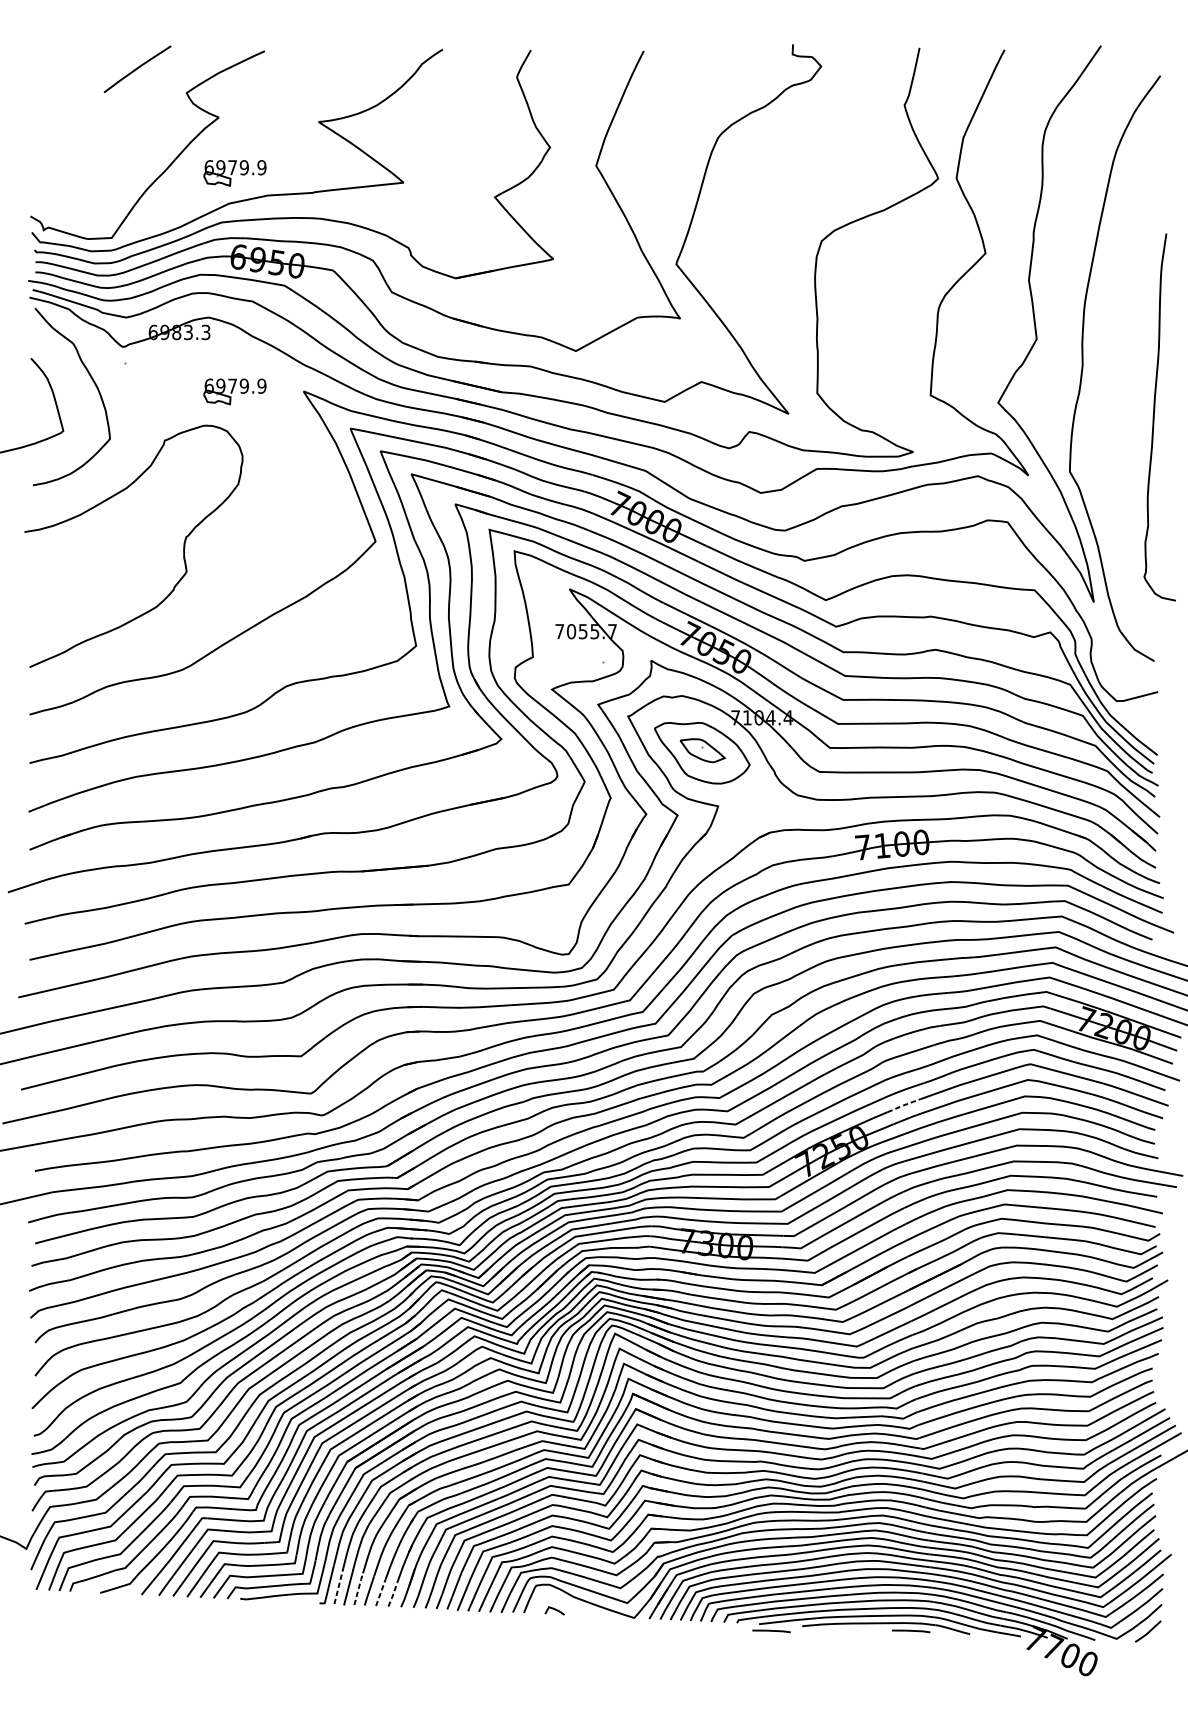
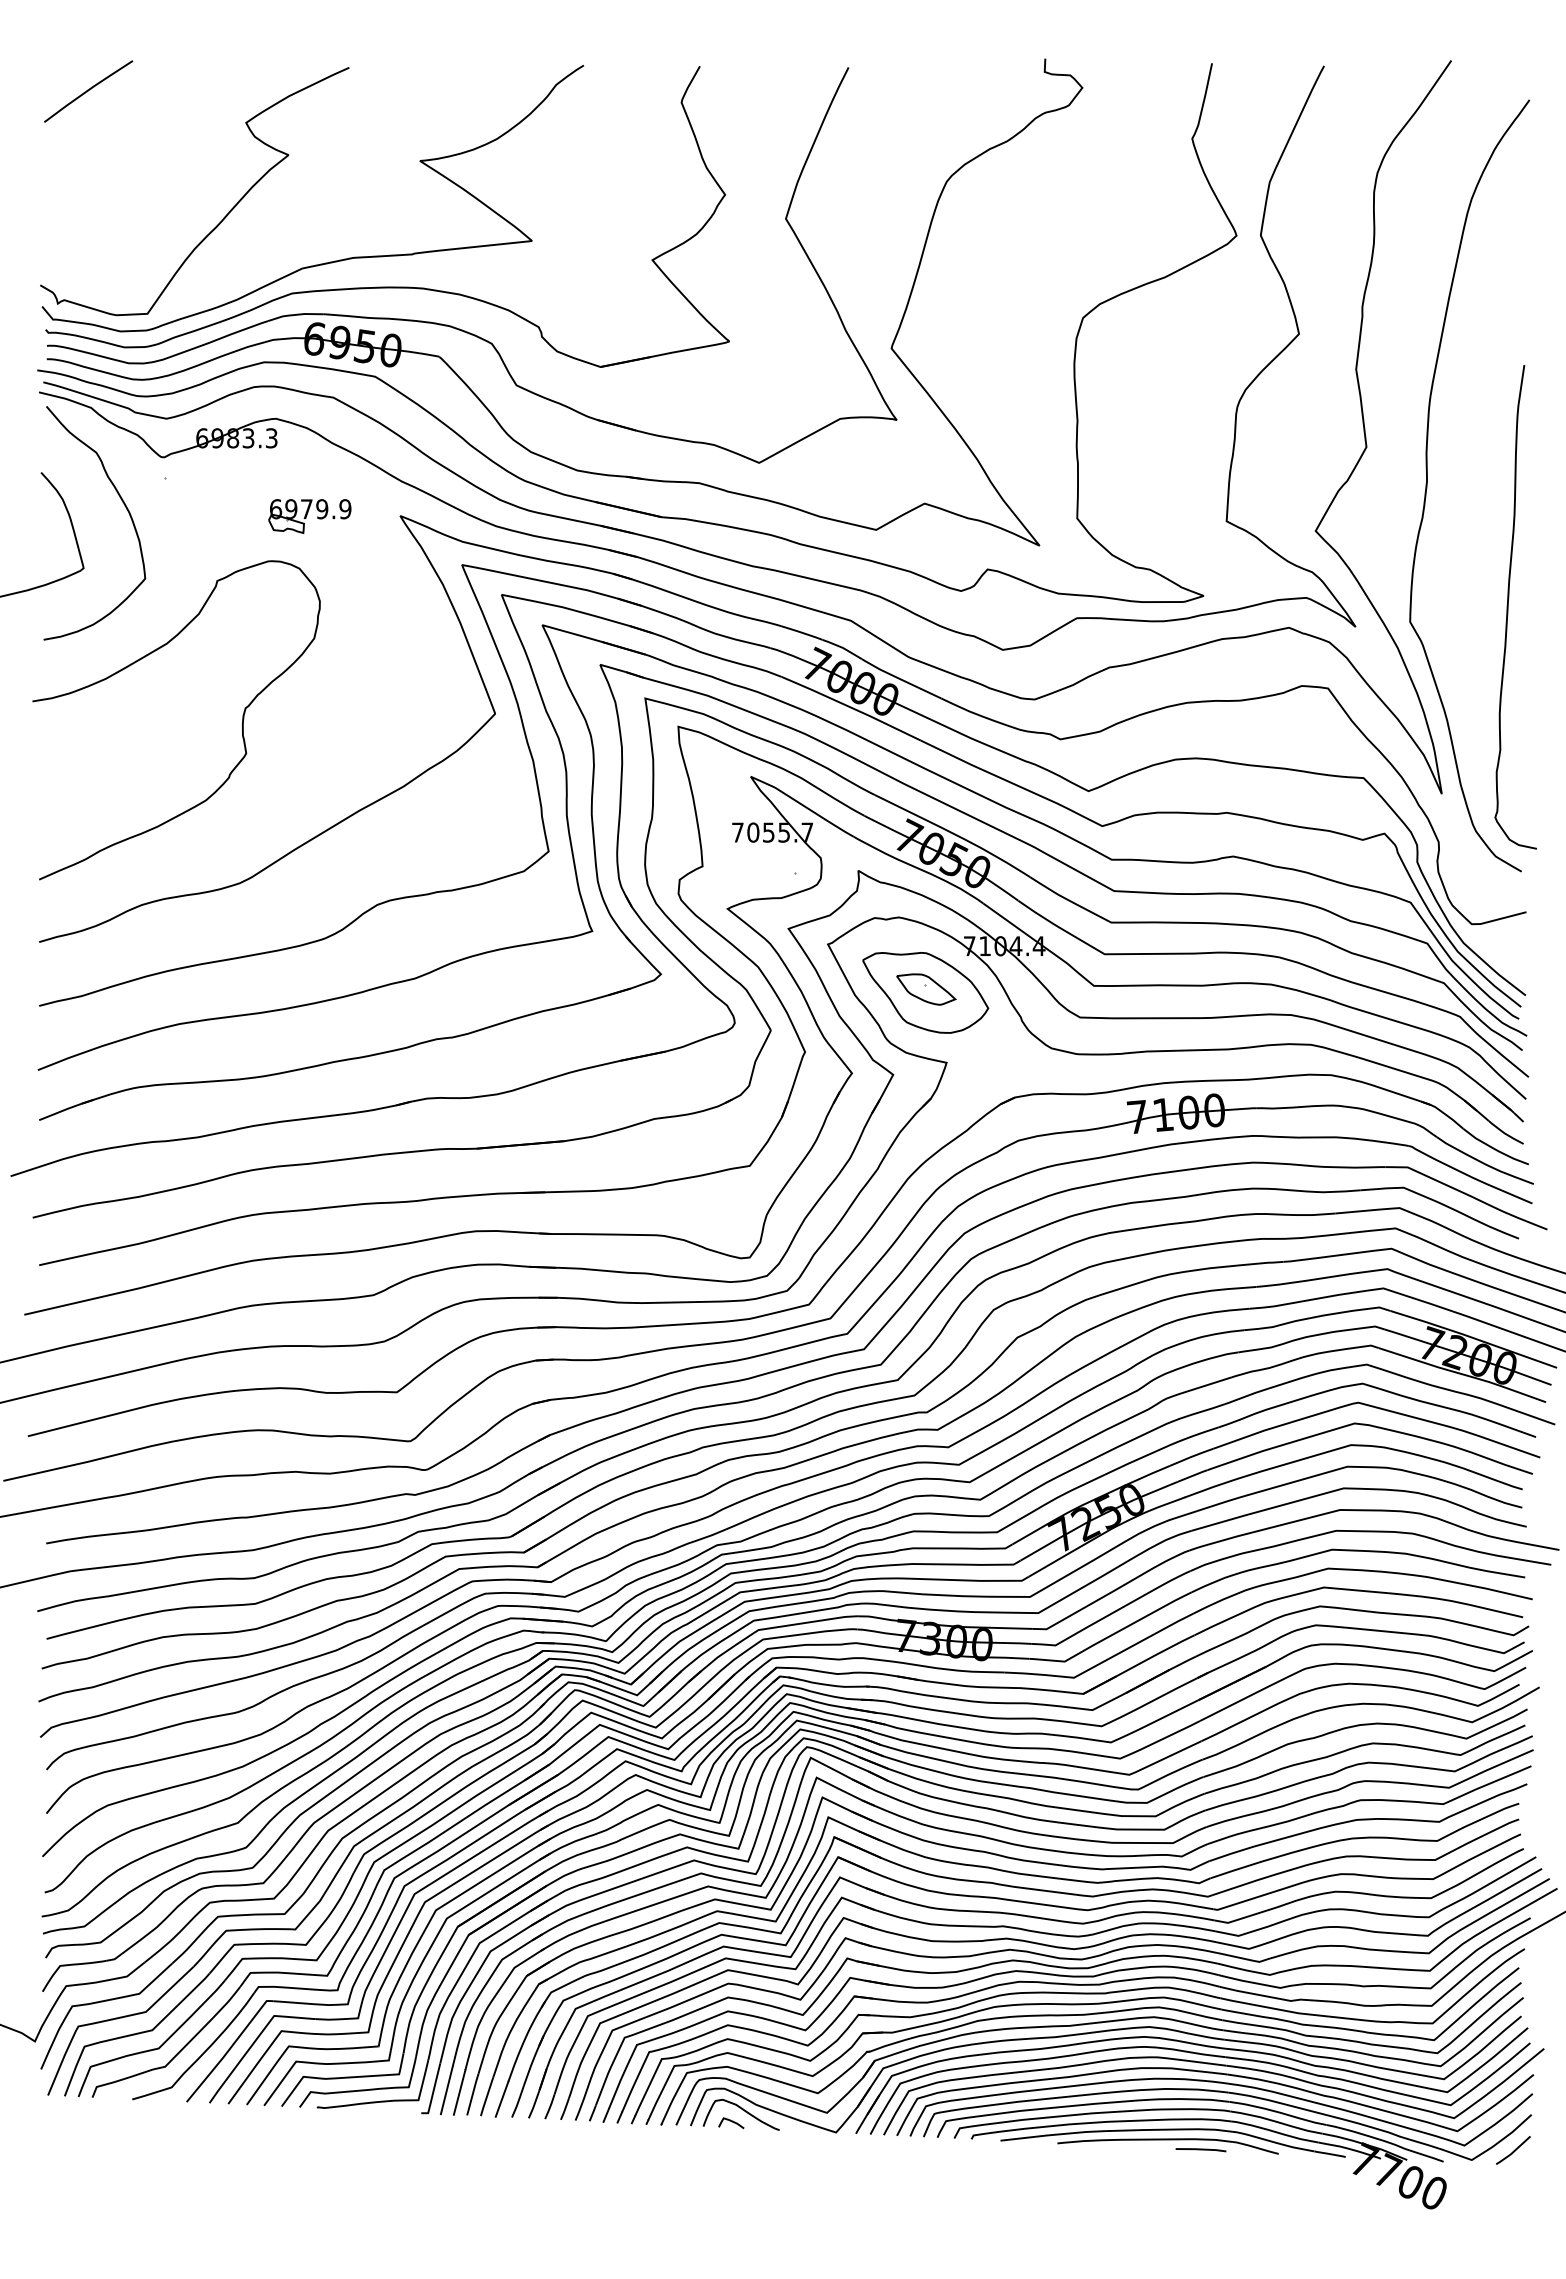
line: (137, 69) -> (88, 91), moved
part: (234, 173) -> (309, 228), removed
curve: (1154, 417) -> (1508, 607), moved
line: (903, 1105) -> (1191, 1456), dashed -> solid
line: (338, 1585) -> (446, 2089), dashed -> solid
line: (359, 1588) -> (473, 2093), dashed -> solid
line: (381, 1592) -> (502, 2099), dashed -> solid
line: (393, 1595) -> (518, 2102), dashed -> solid
curve: (563, 1601) -> (742, 2110), added
line: (771, 1631) -> (1016, 2150), removed

